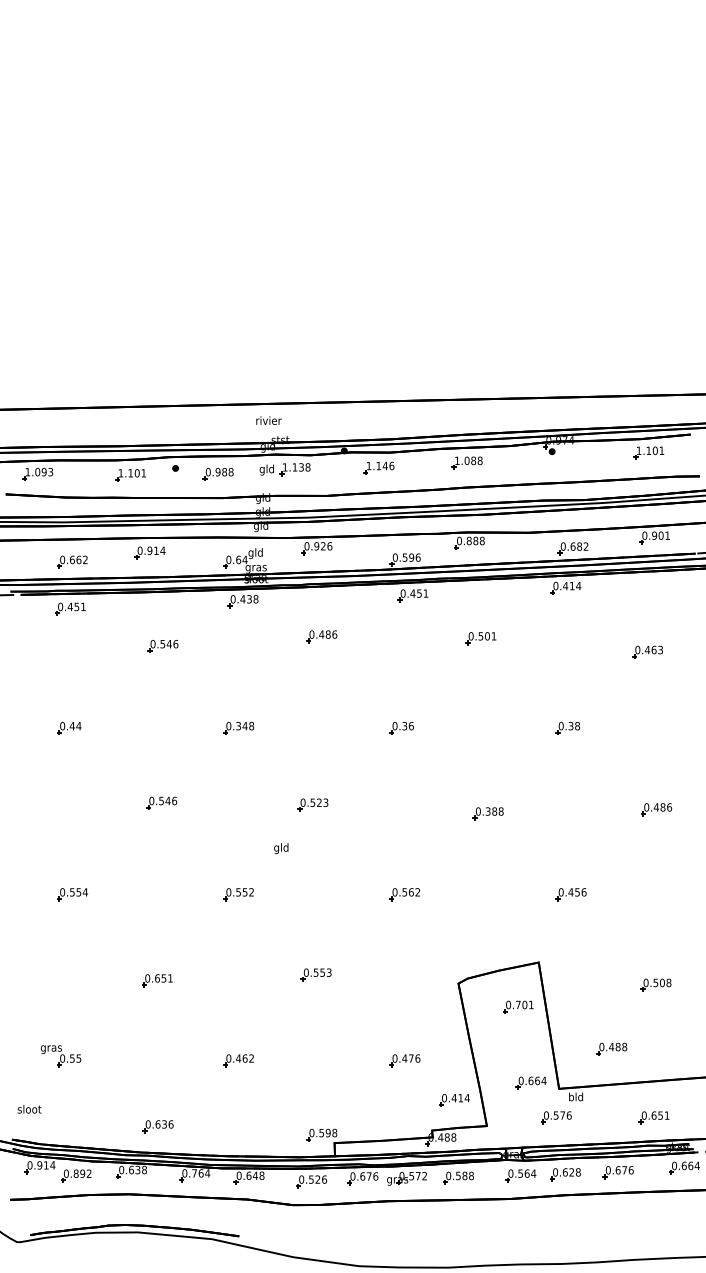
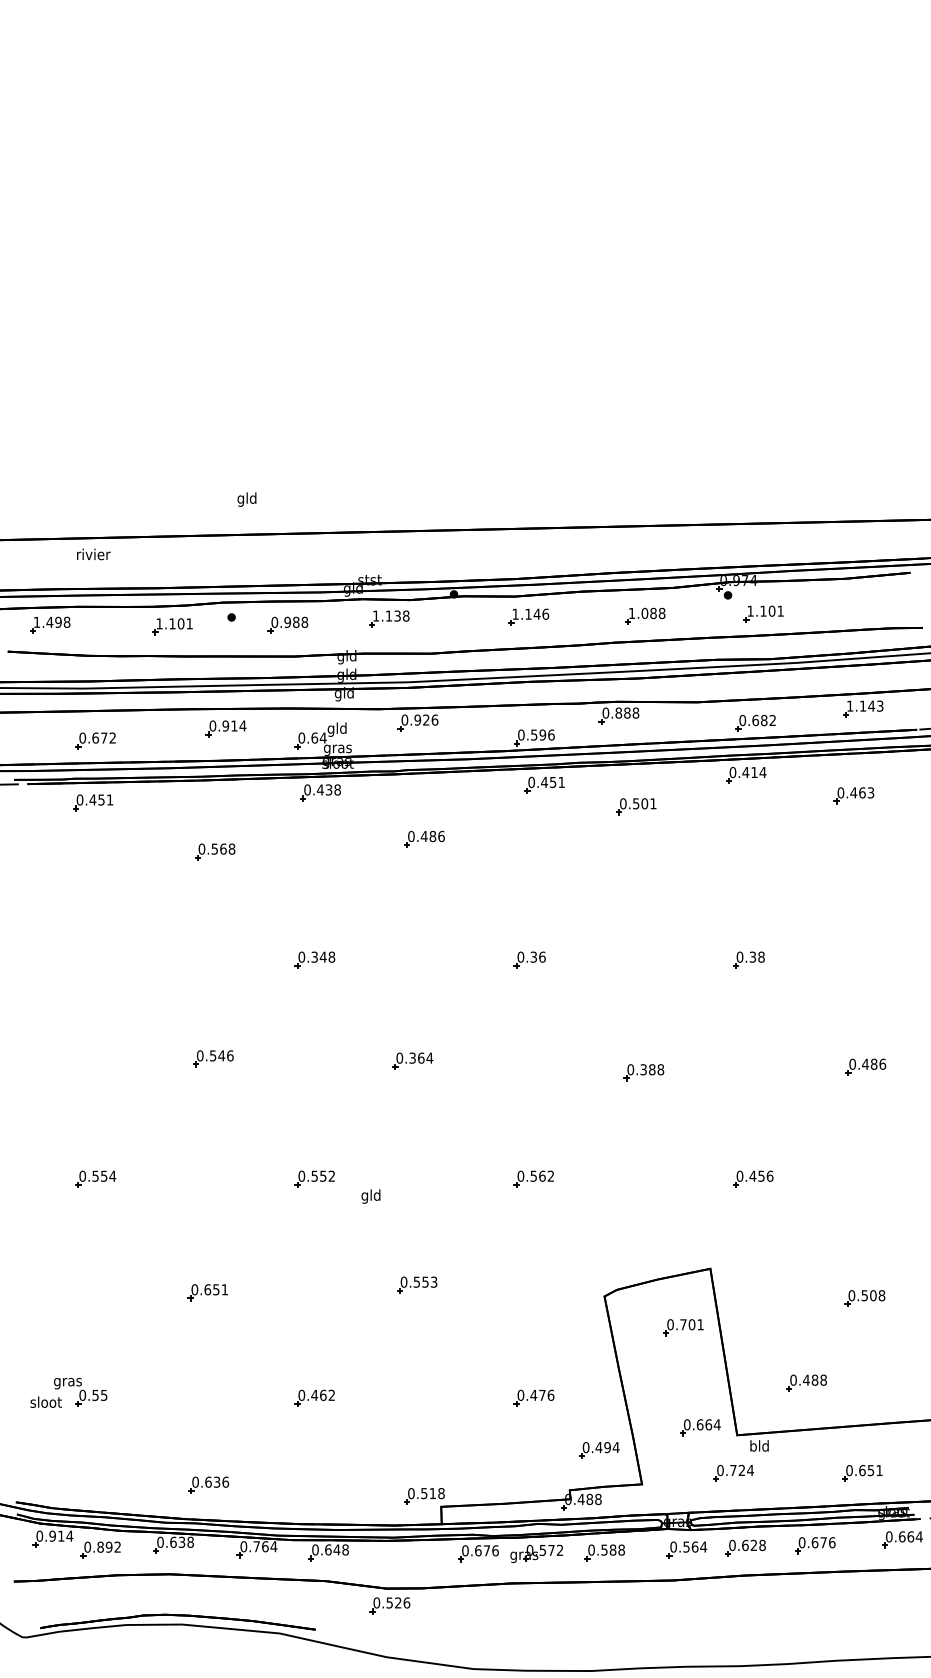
text: (268, 420) -> (93, 554), moved
part: (648, 452) -> (763, 613), moved
part: (467, 462) -> (645, 615), moved
part: (378, 467) -> (528, 616), moved
text: (266, 469) -> (246, 499), moved
text: (44, 471) -> (58, 621), 1.093 -> 1.498
text: (655, 535) -> (864, 705), 0.901 -> 1.143
part: (149, 552) -> (225, 728), moved
text: (79, 559) -> (104, 737), 0.662 -> 0.672
part: (481, 638) -> (636, 806), moved
text: (172, 643) -> (227, 848), 0.546 -> 0.568
part: (647, 652) -> (853, 795), moved
part: (69, 727) -> (91, 959), removed
text: (319, 802) -> (421, 1057), 0.523 -> 0.364
text: (280, 848) -> (370, 1196), moved
text: (460, 1098) -> (607, 1447), 0.414 -> 0.494
text: (29, 1108) -> (45, 1401), moved
text: (562, 1115) -> (741, 1470), 0.576 -> 0.724
text: (327, 1133) -> (432, 1493), 0.598 -> 0.518
part: (311, 1181) -> (389, 1605), moved

